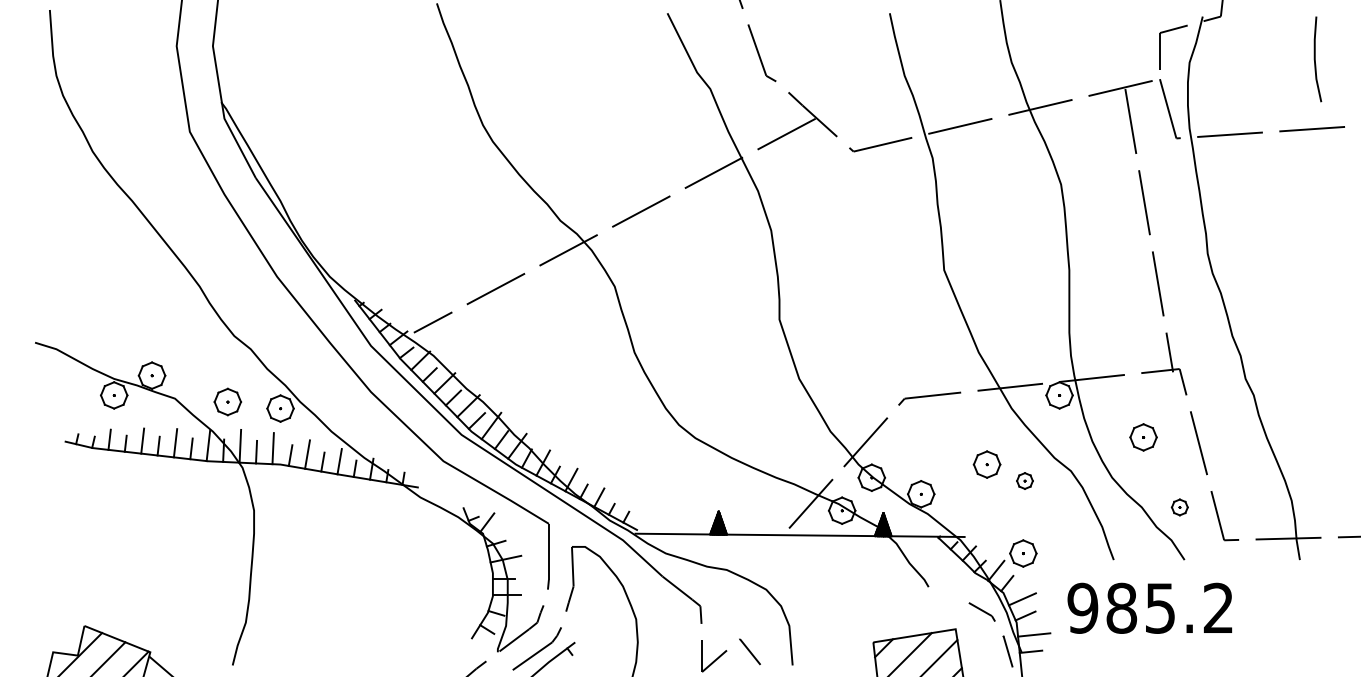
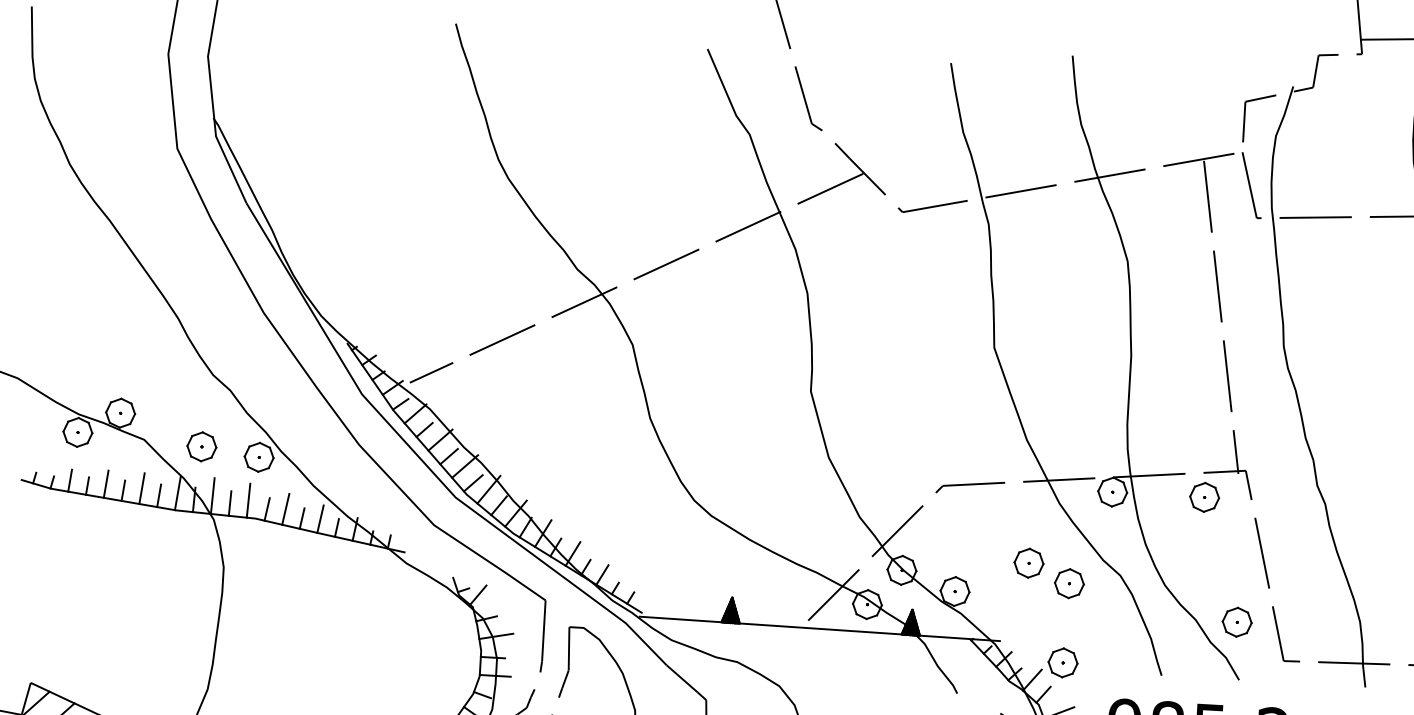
part: (1143, 437) -> (1204, 497), moved
part: (1024, 480) -> (1068, 583), size x1.67
part: (1179, 507) -> (1236, 622), size x1.67

